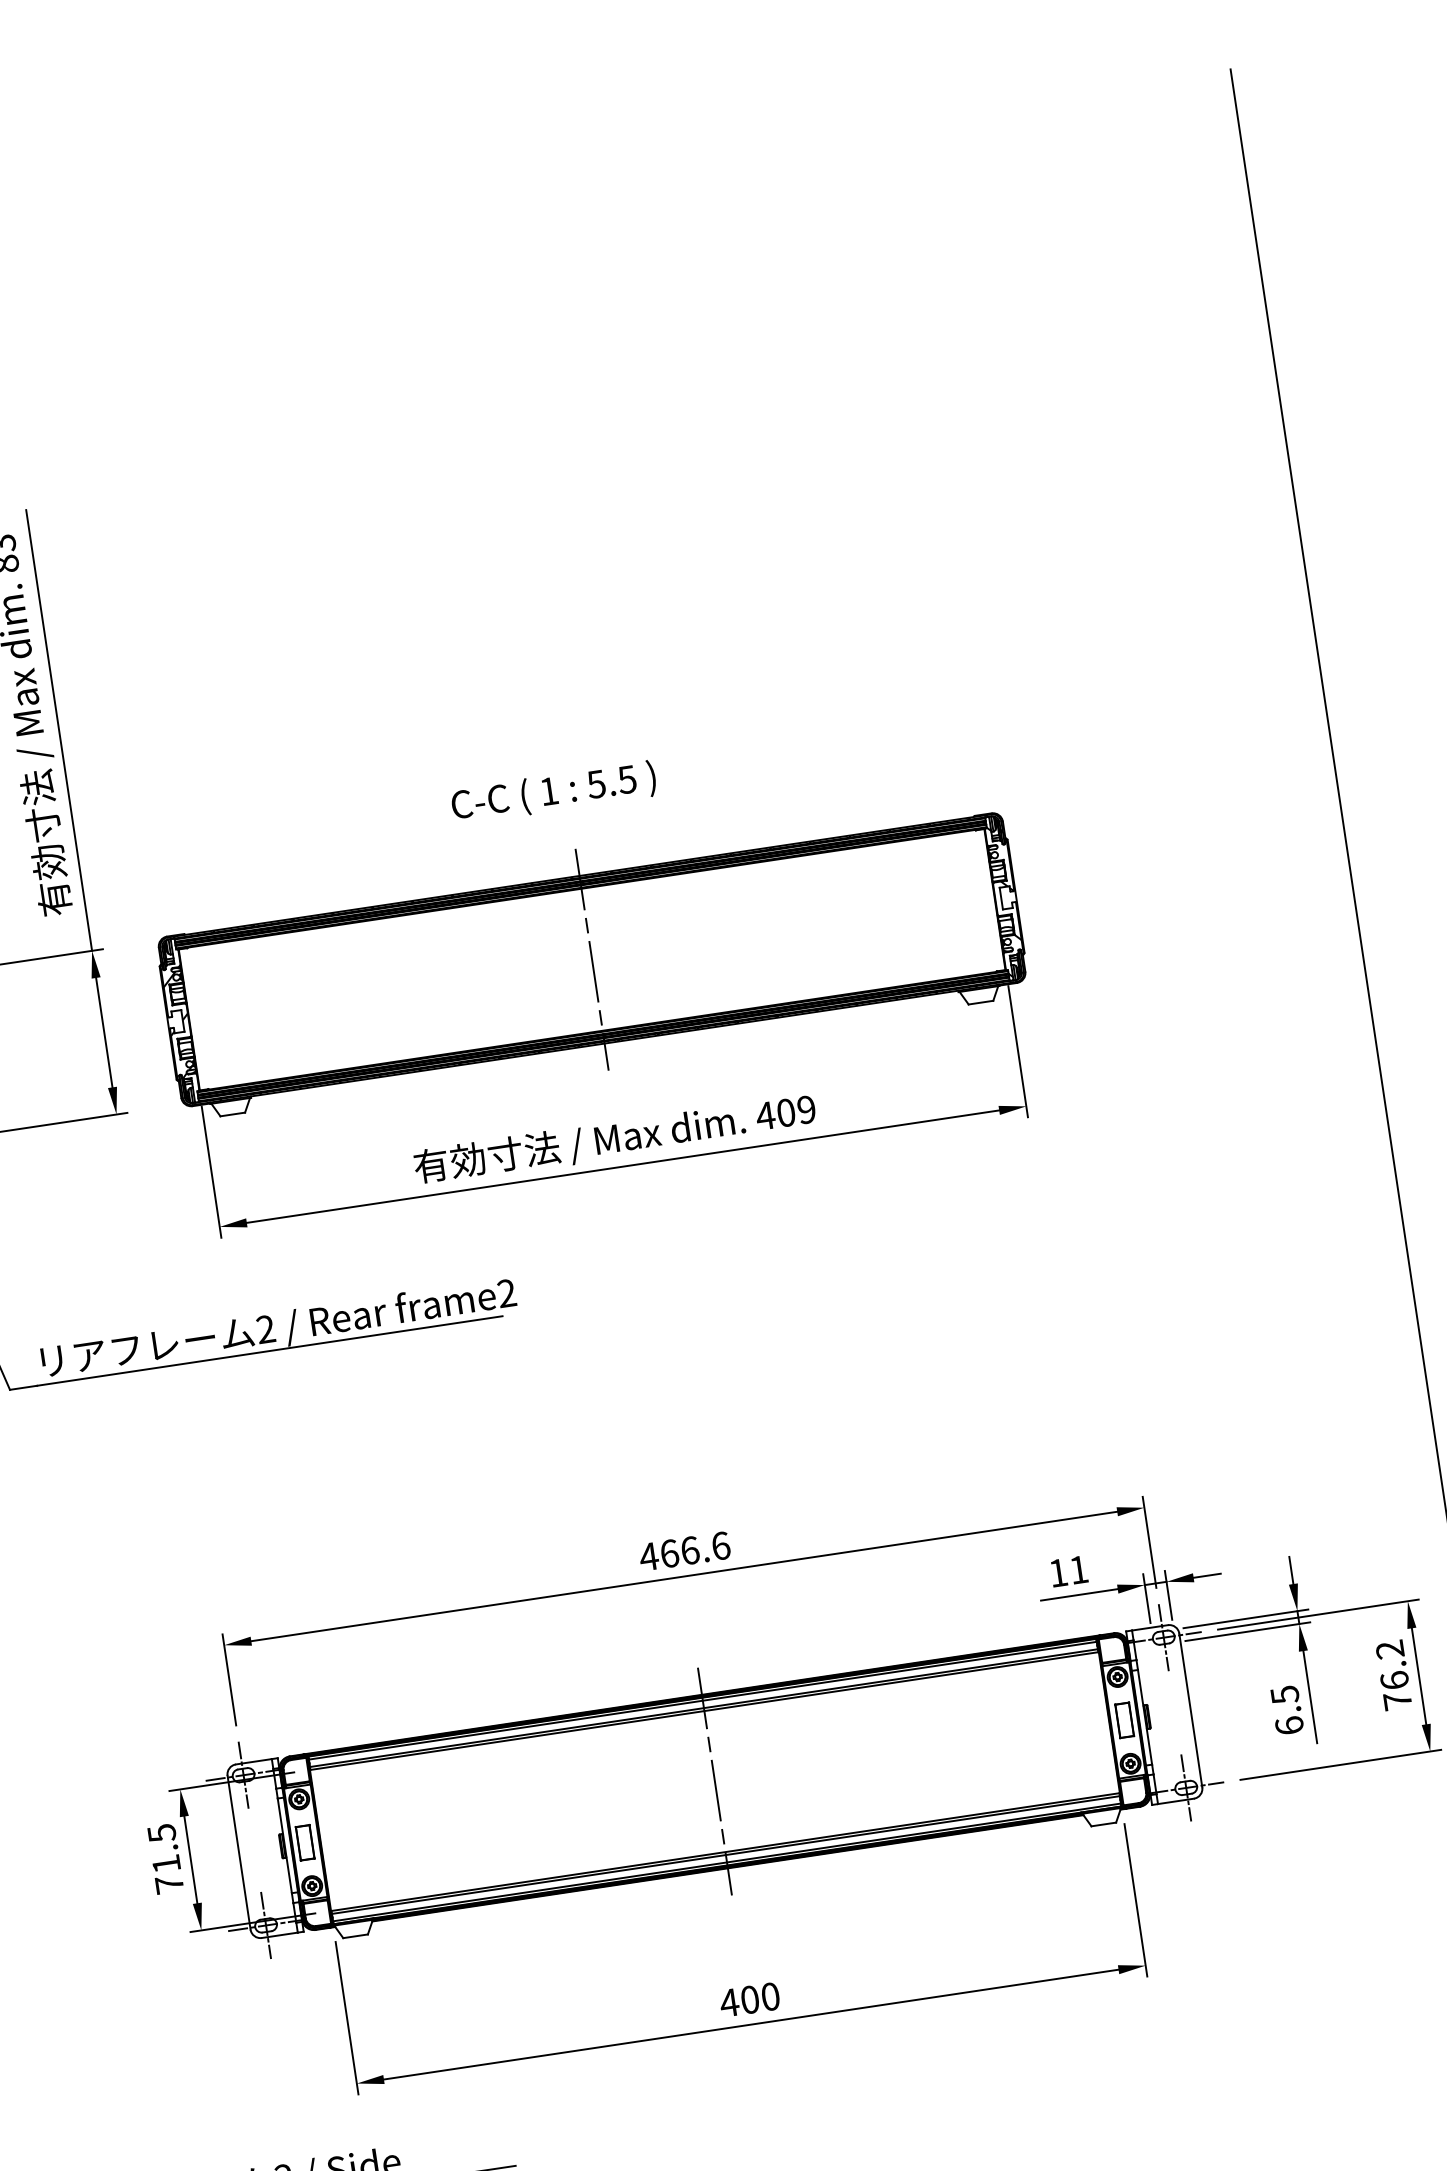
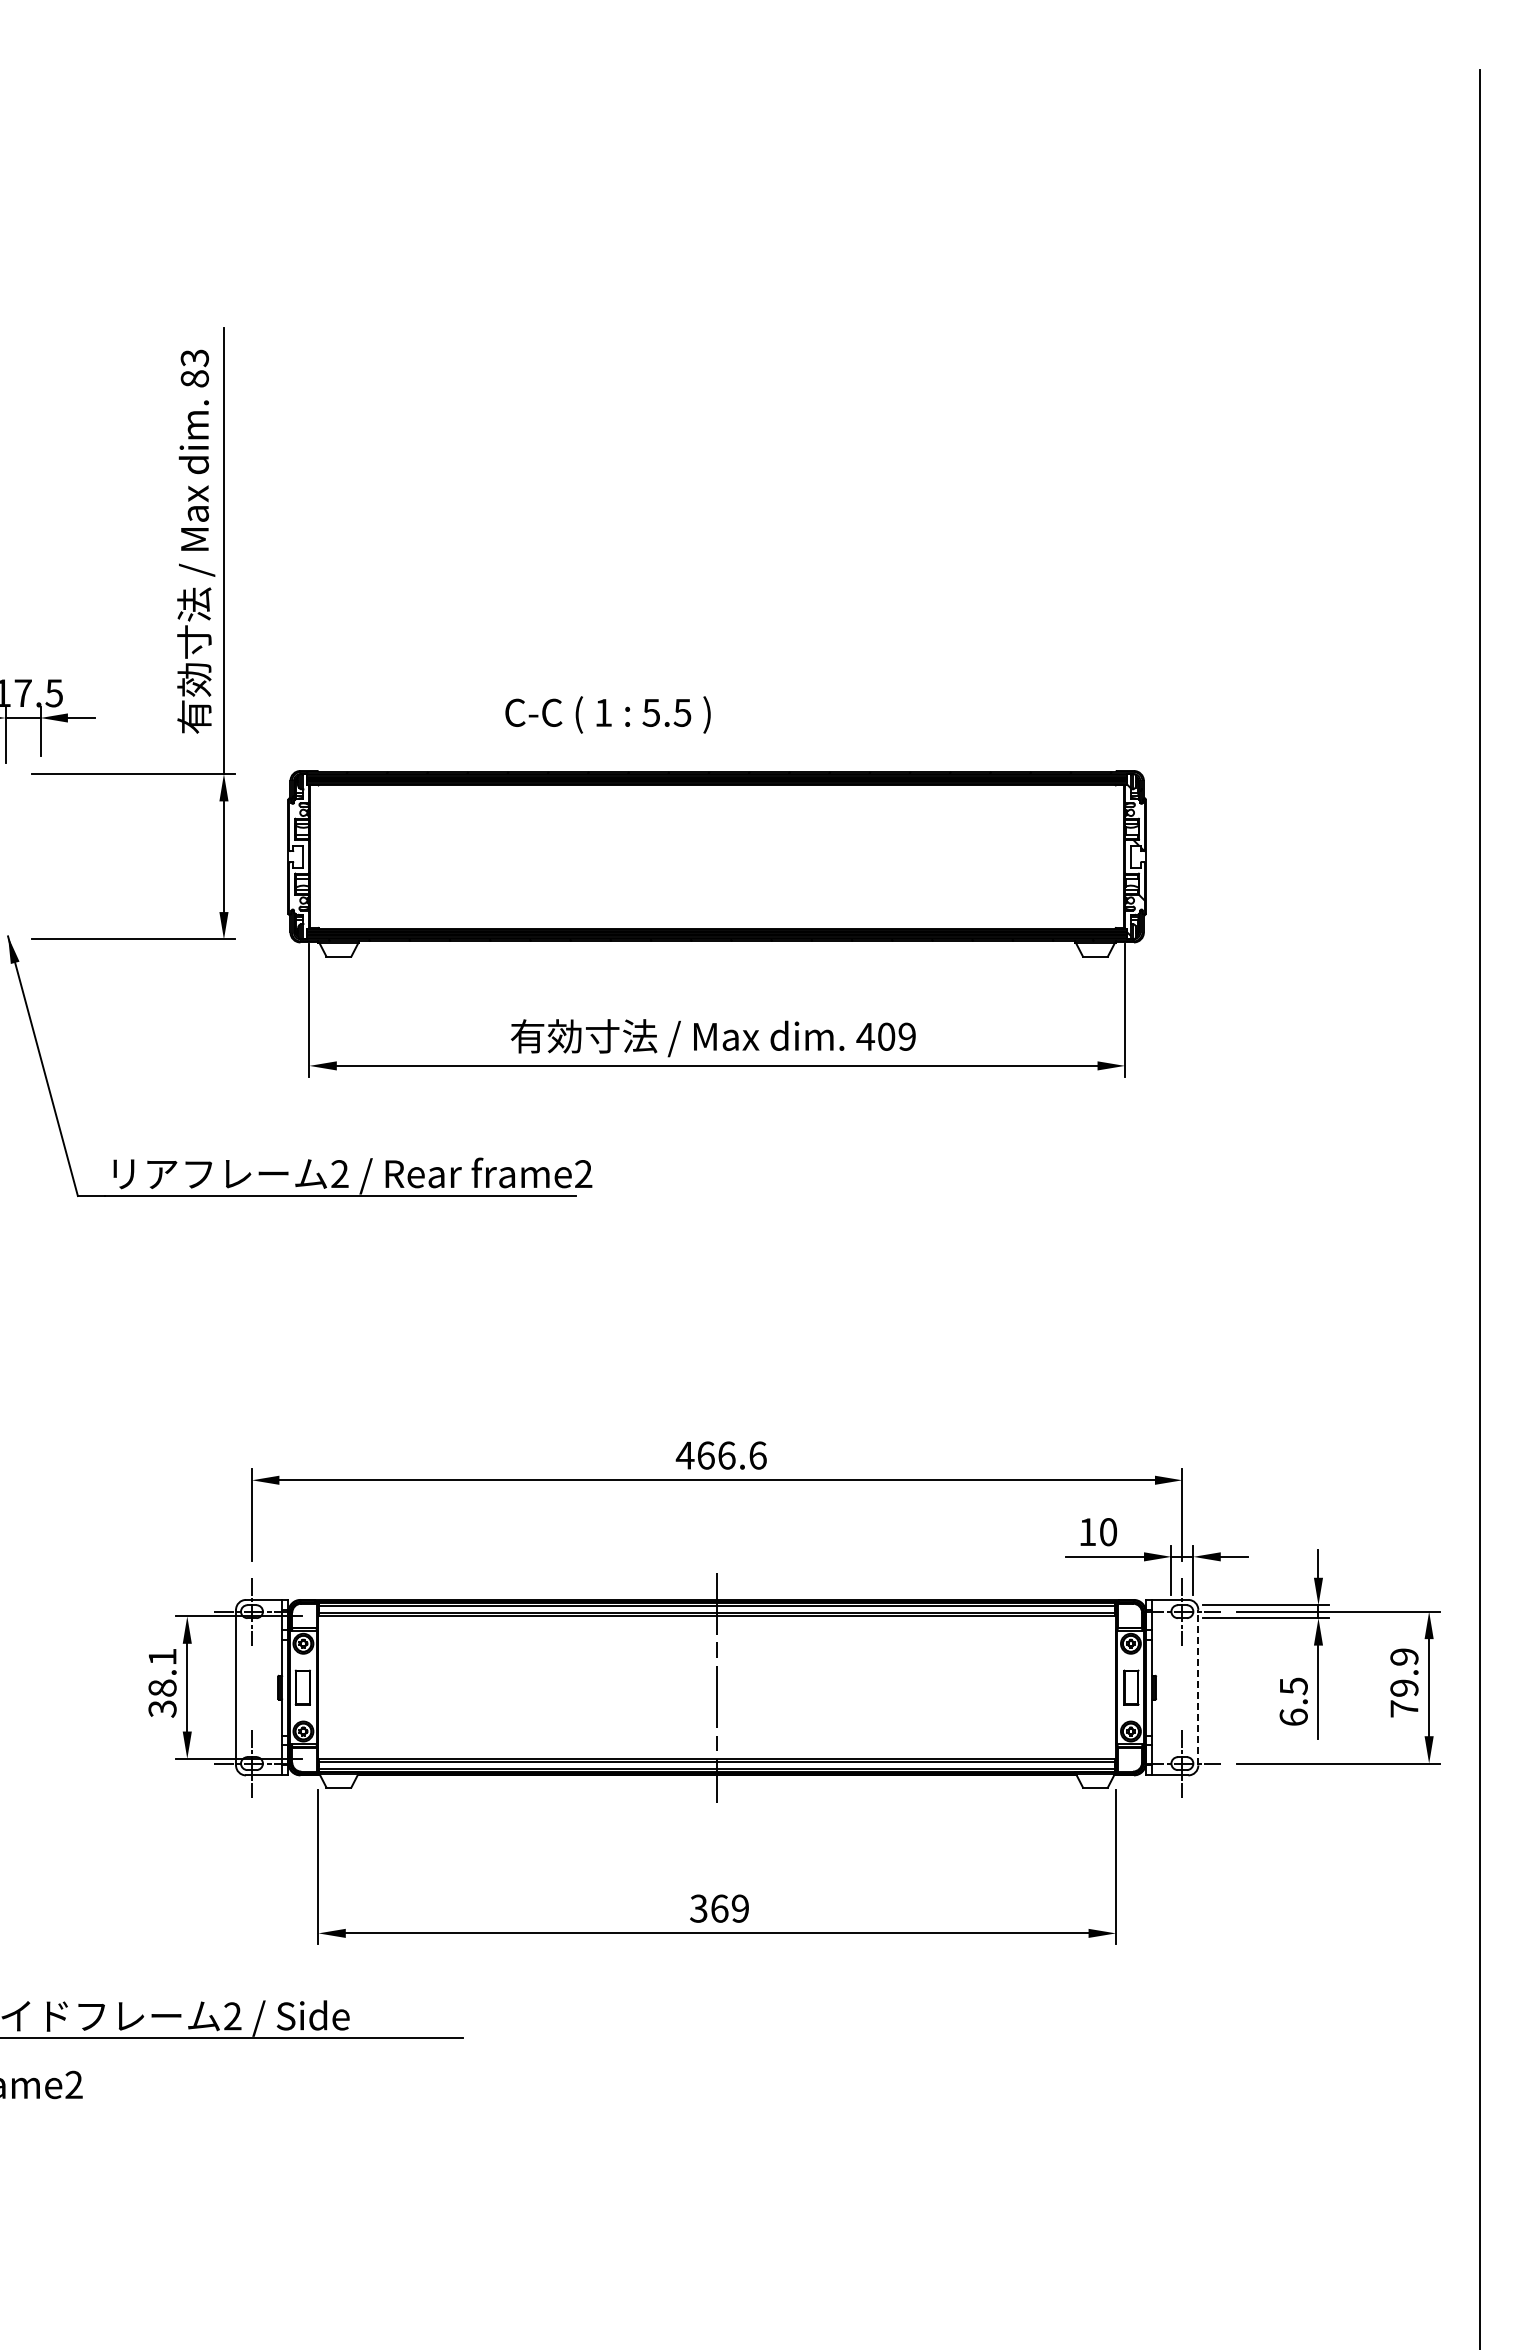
text: (553, 792) -> (607, 714), moved
line: (592, 959) -> (717, 856), removed
hatch: (178, 1021) -> (299, 856), removed
text: (1079, 1570) -> (1108, 1532), 11 -> 10
text: (1392, 1664) -> (1404, 1672), 76.2 -> 79.9
line: (1190, 1710) -> (1198, 1687), solid -> dashed
text: (165, 1858) -> (162, 1682), 71.5 -> 38.1
text: (749, 1999) -> (719, 1908), 400 -> 369

